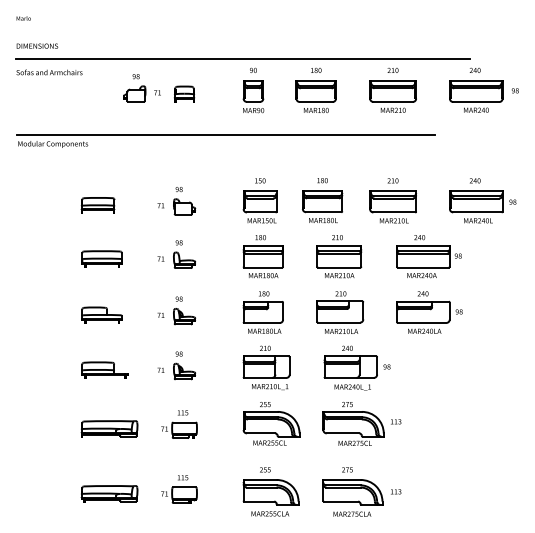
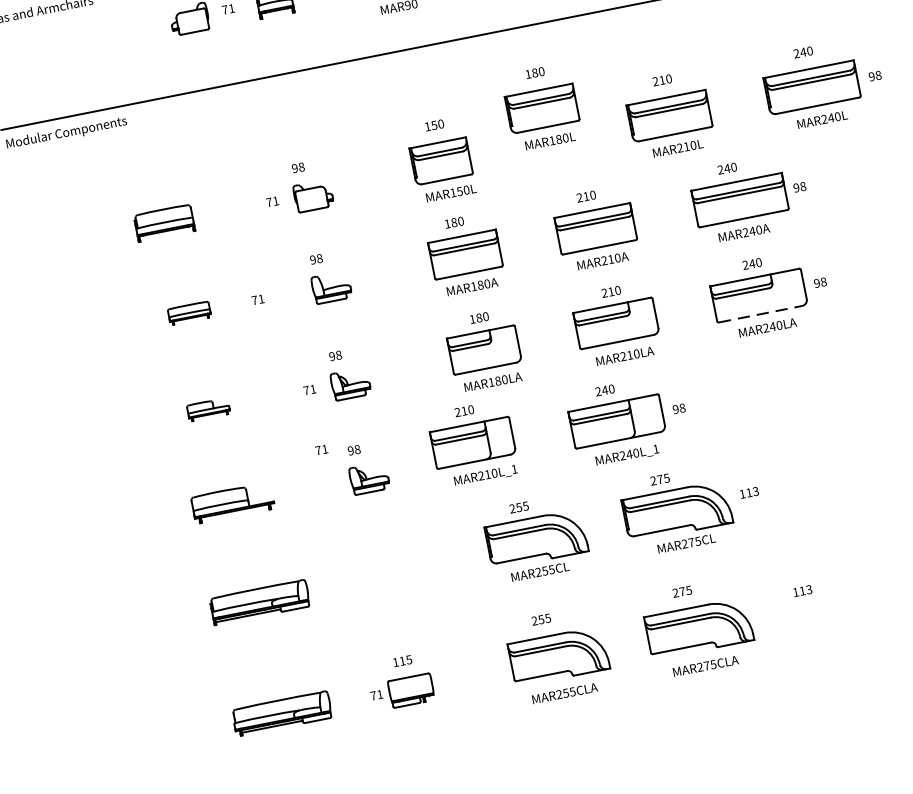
part: (322, 200) -> (541, 107), moved
part: (101, 258) -> (188, 312), size x0.6
text: (160, 258) -> (257, 299), moved
part: (101, 314) -> (207, 408), size x0.6
line: (422, 322) -> (760, 313), solid -> dashed
part: (266, 367) -> (472, 443), moved
part: (356, 367) -> (626, 420), moved
text: (160, 369) -> (320, 448), moved
part: (179, 424) -> (378, 570), removed
text: (396, 491) -> (803, 590), moved

